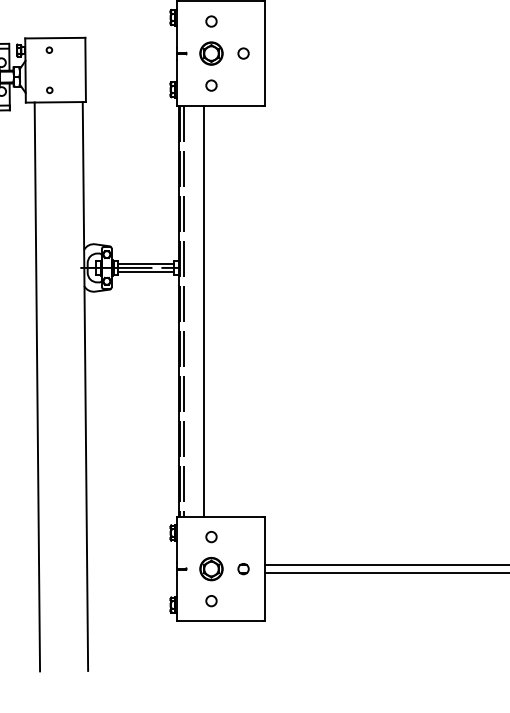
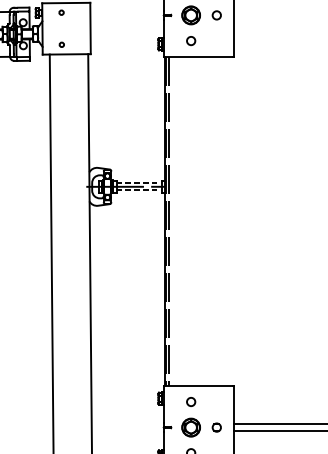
line: (146, 263) -> (139, 183), solid -> dashed
line: (146, 272) -> (139, 190), solid -> dashed
line: (204, 311) -> (185, 221), removed

